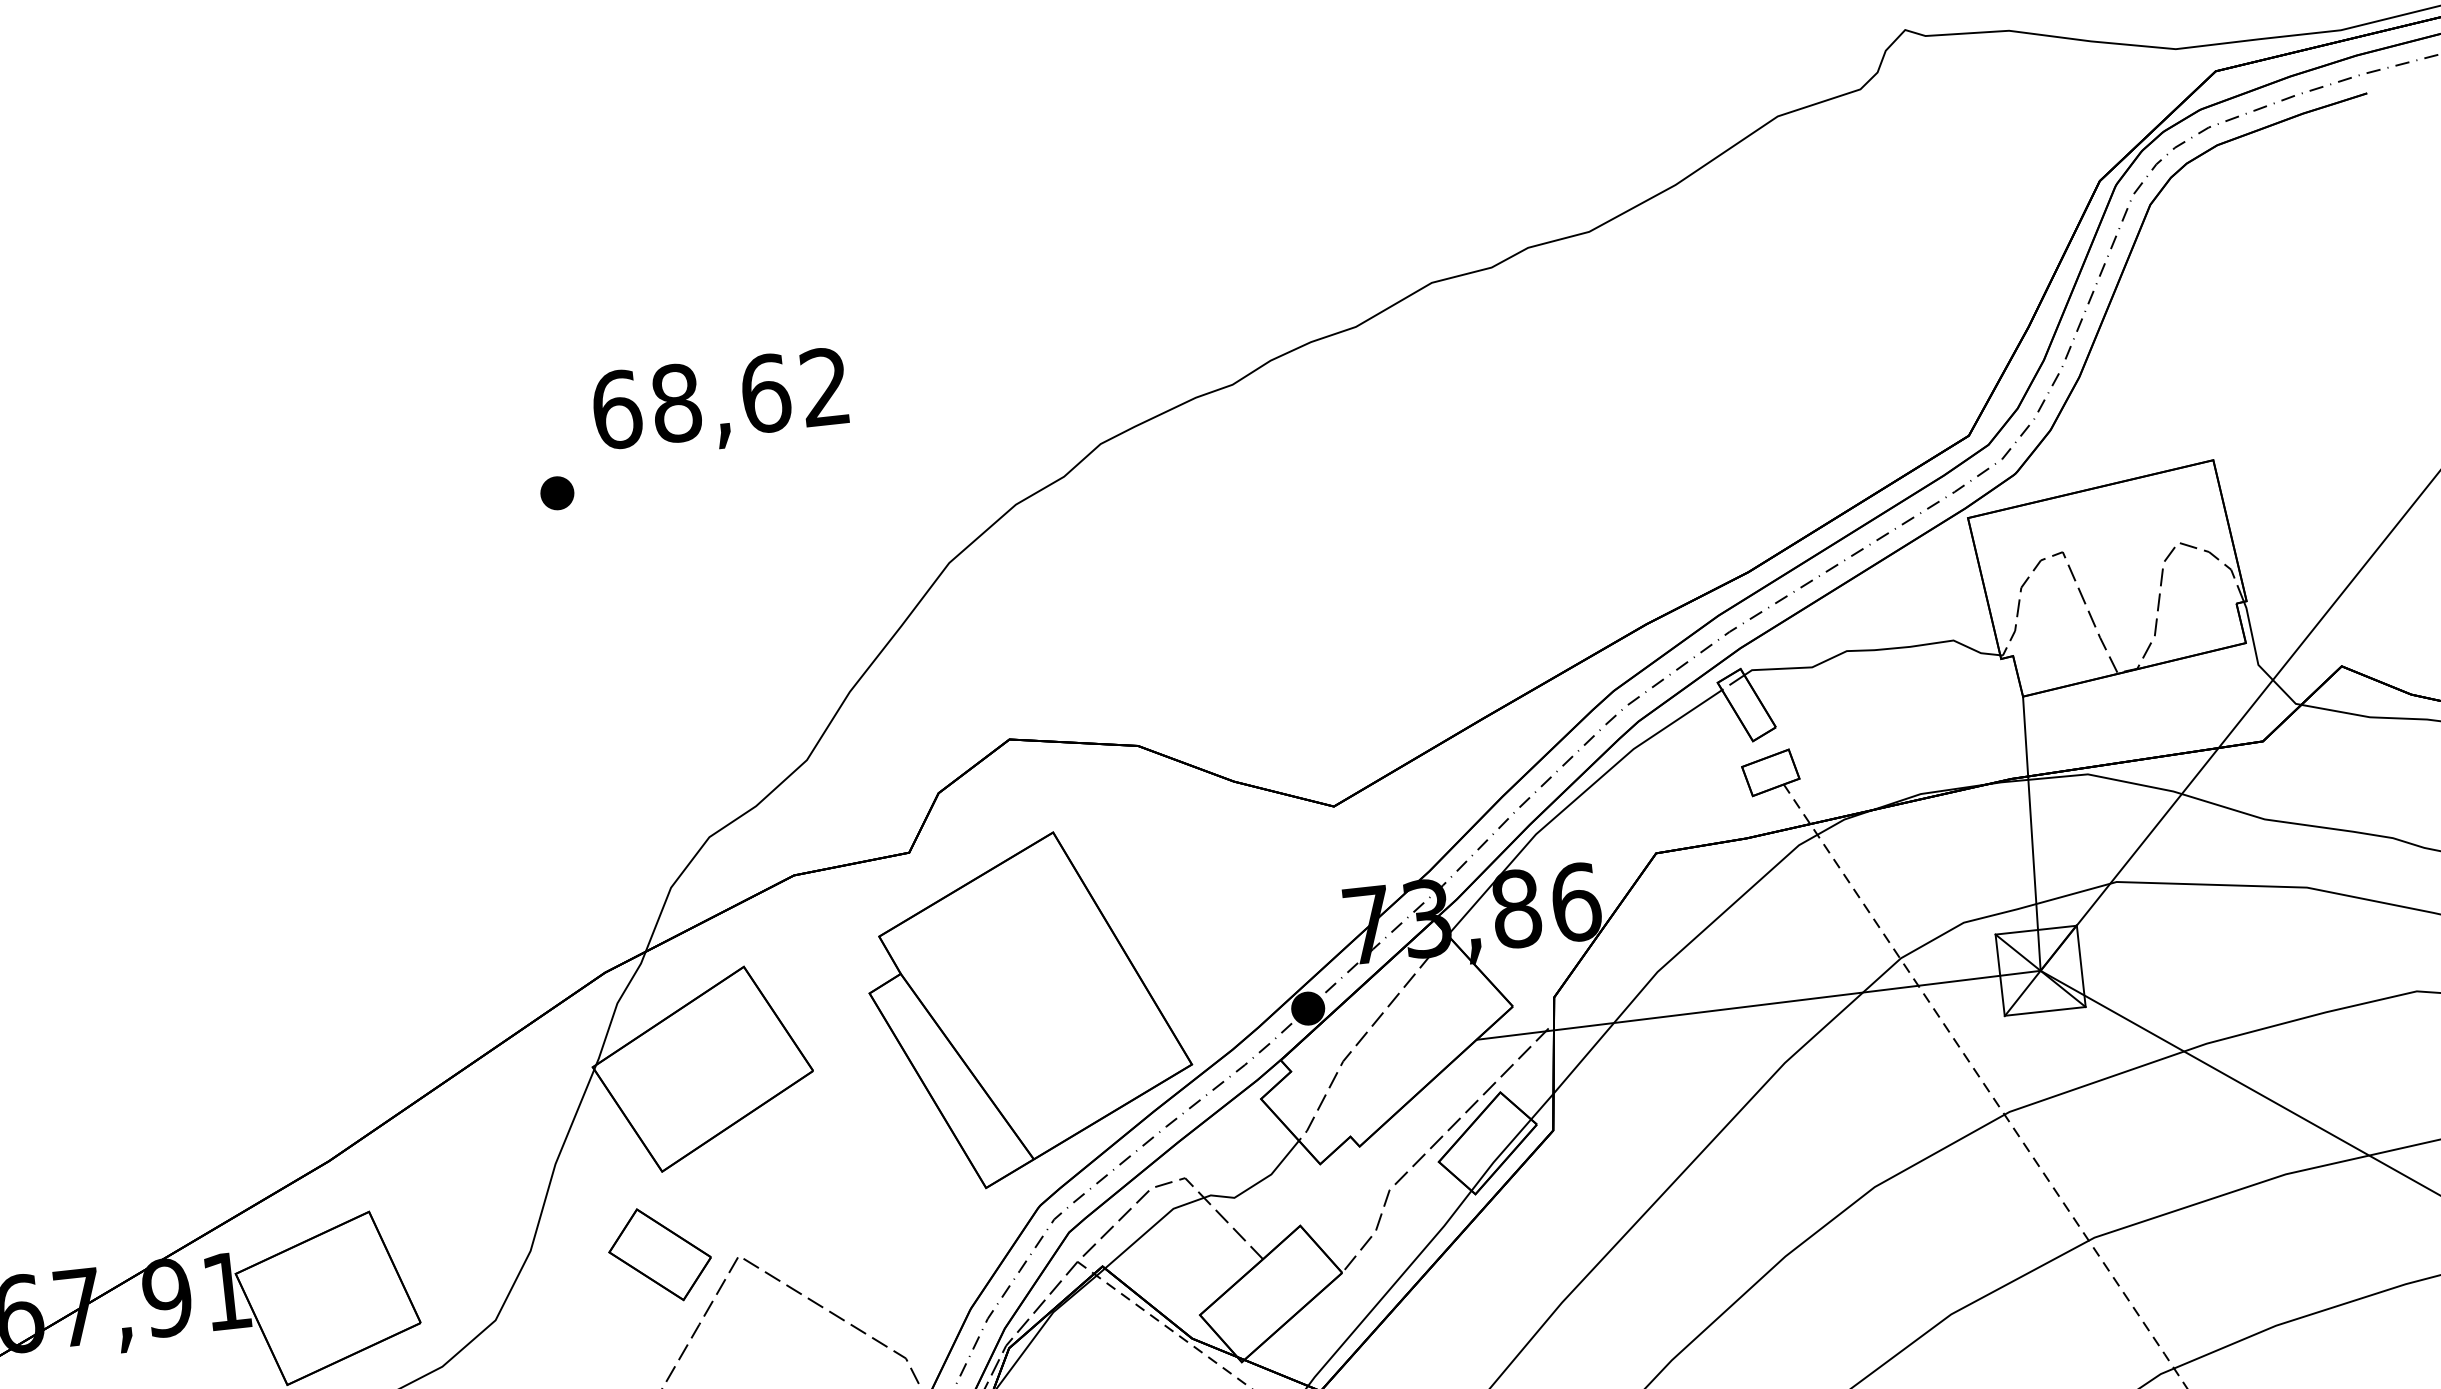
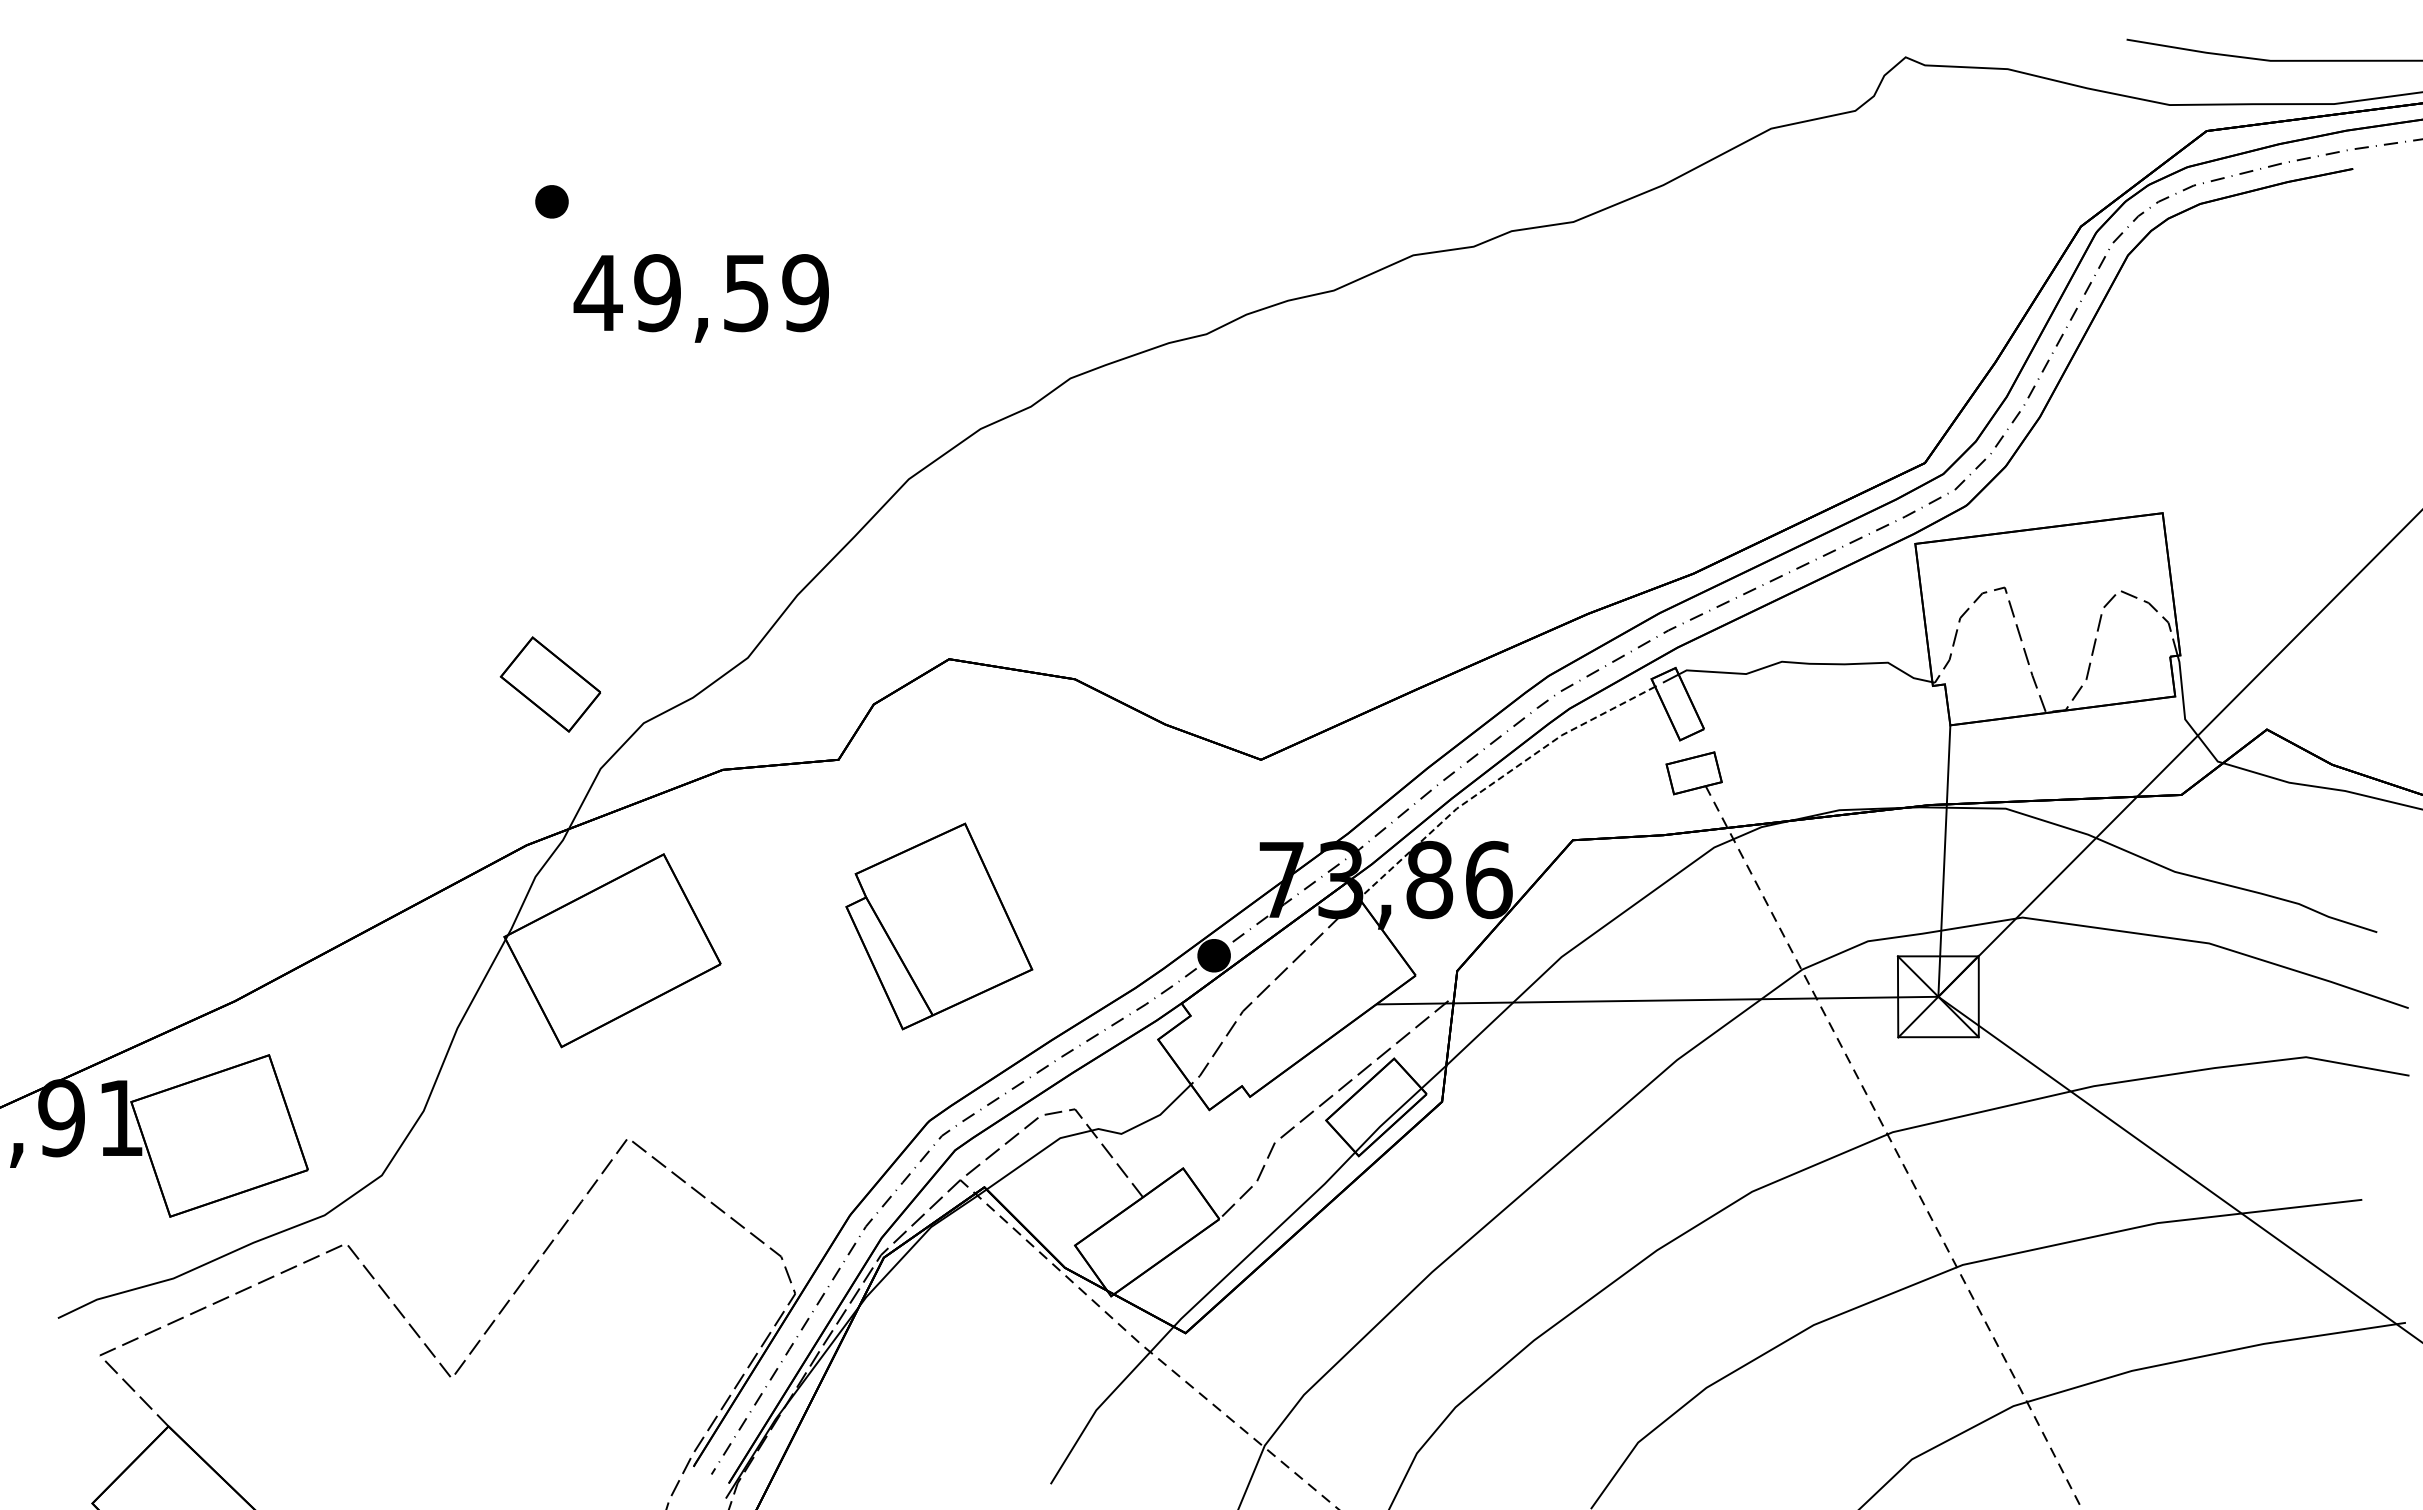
text: (719, 399) -> (700, 293), 68,62 -> 49,59
part: (556, 492) -> (551, 201), moved
line: (1574, 800) -> (1498, 779), solid -> dashed
part: (1028, 1009) -> (939, 926), size x0.6
part: (658, 1254) -> (549, 684), moved

